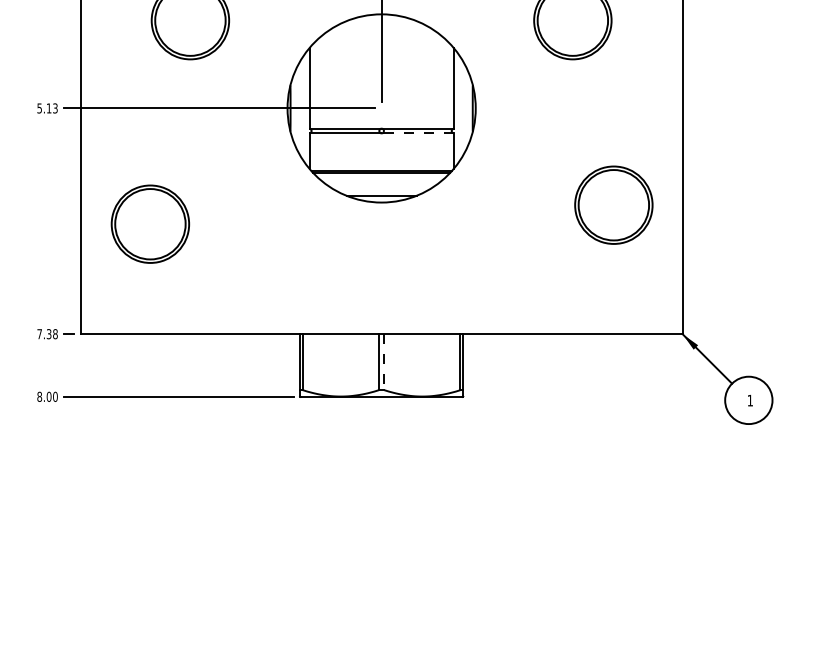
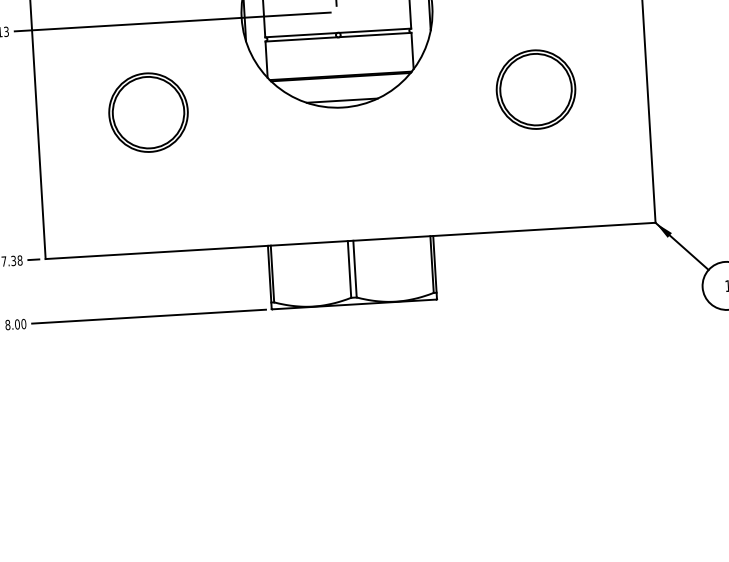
line: (417, 133) -> (374, 35), dashed -> solid
part: (613, 204) -> (535, 88), moved
part: (150, 223) -> (148, 111), moved
line: (384, 362) -> (355, 269), dashed -> solid

